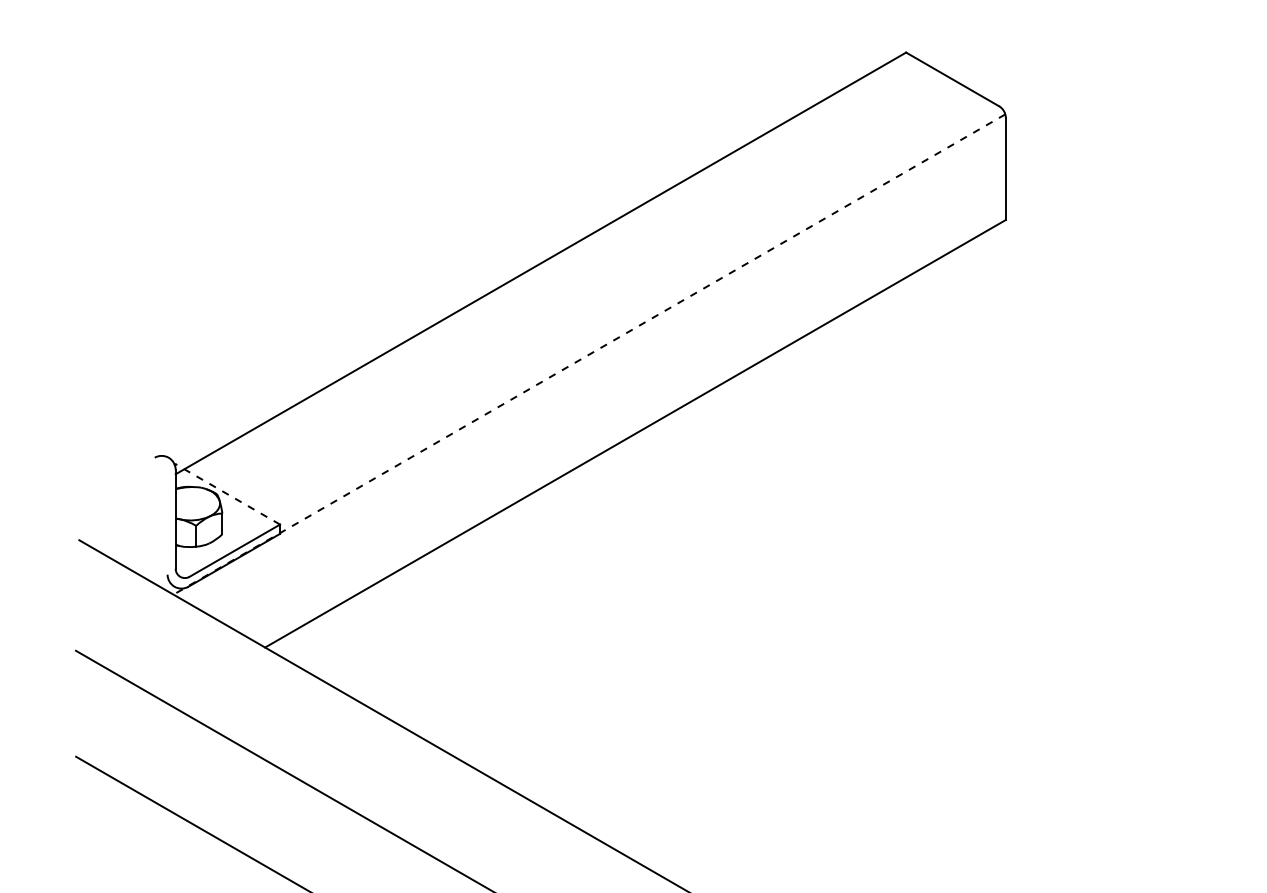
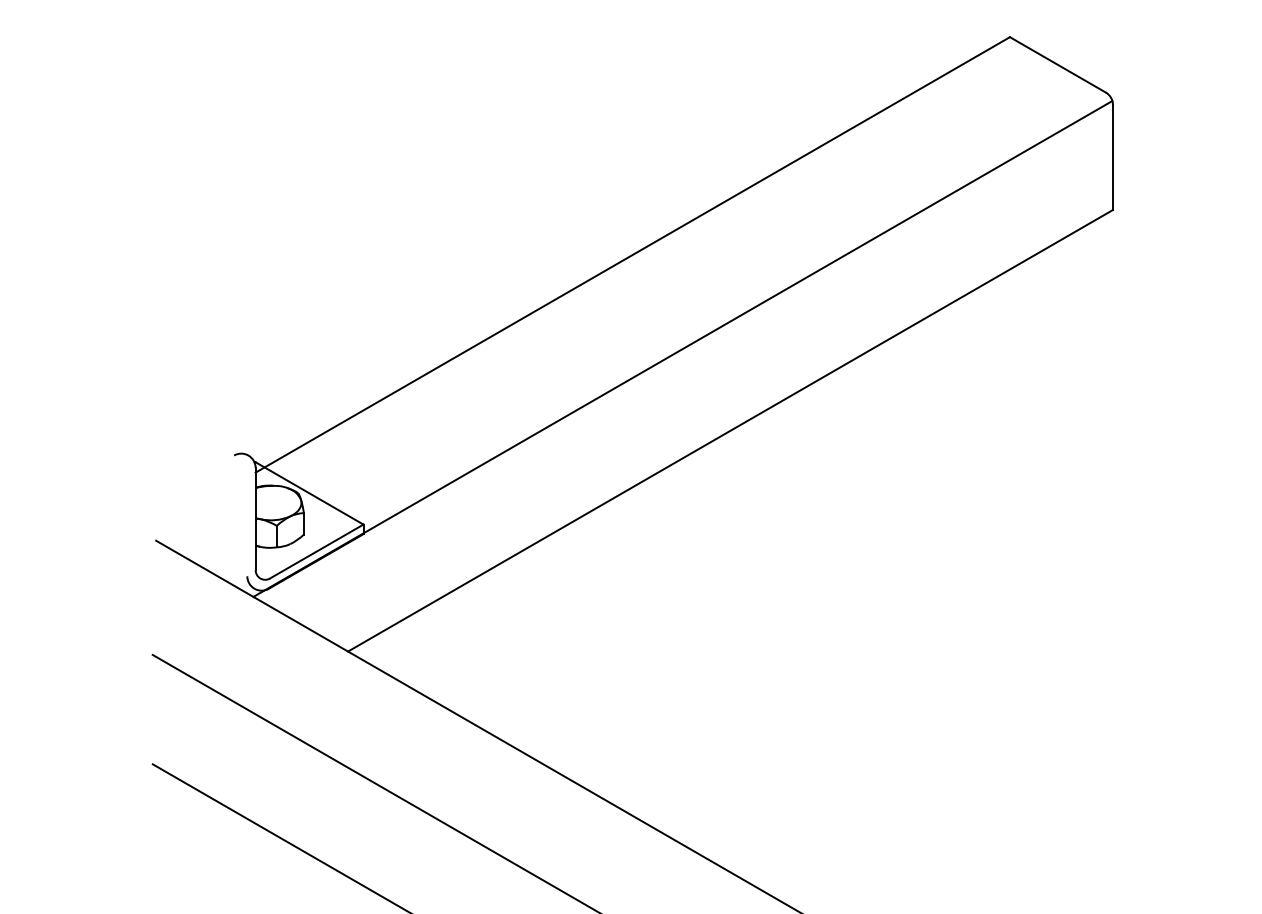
line: (589, 354) -> (682, 348), dashed -> solid
line: (227, 494) -> (309, 493), dashed -> solid

